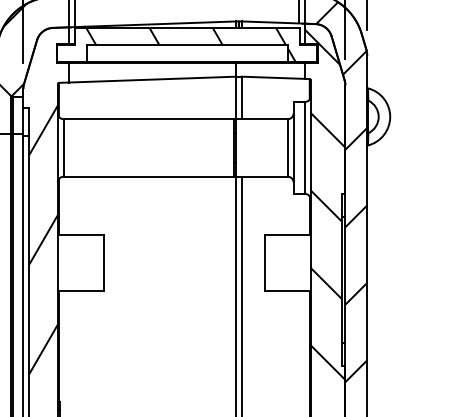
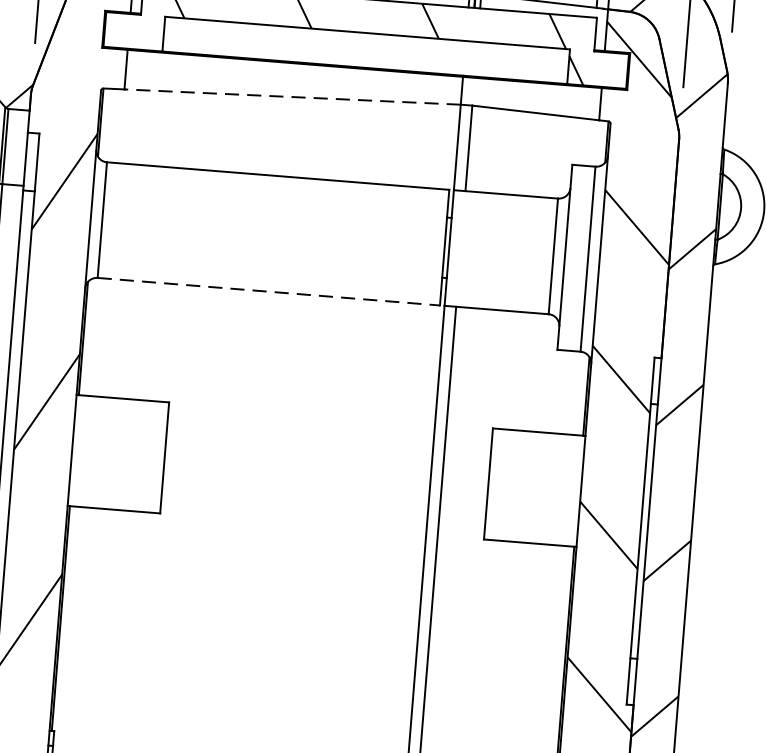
line: (152, 79) -> (292, 96), solid -> dashed
line: (149, 176) -> (270, 291), solid -> dashed

